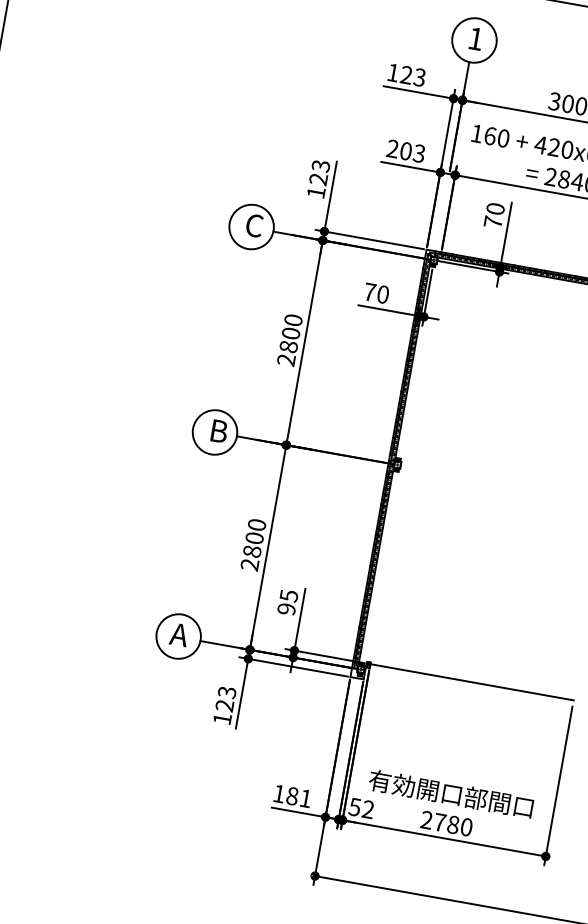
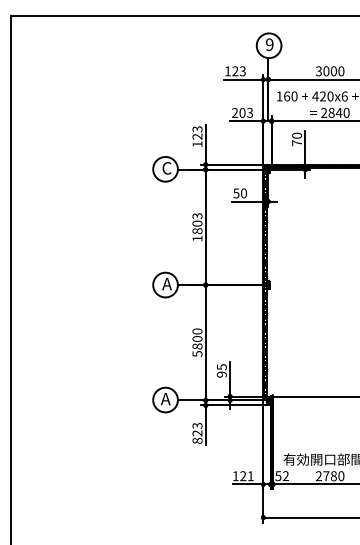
text: (475, 38) -> (269, 44), 1 -> 9
text: (369, 292) -> (236, 193), 70 -> 50
text: (289, 340) -> (197, 227), 2800 -> 1803
text: (218, 432) -> (167, 284), B -> A
text: (249, 565) -> (197, 354), 2800 -> 5800
text: (222, 718) -> (197, 440), 123 -> 823
text: (292, 796) -> (243, 476), 181 -> 121

